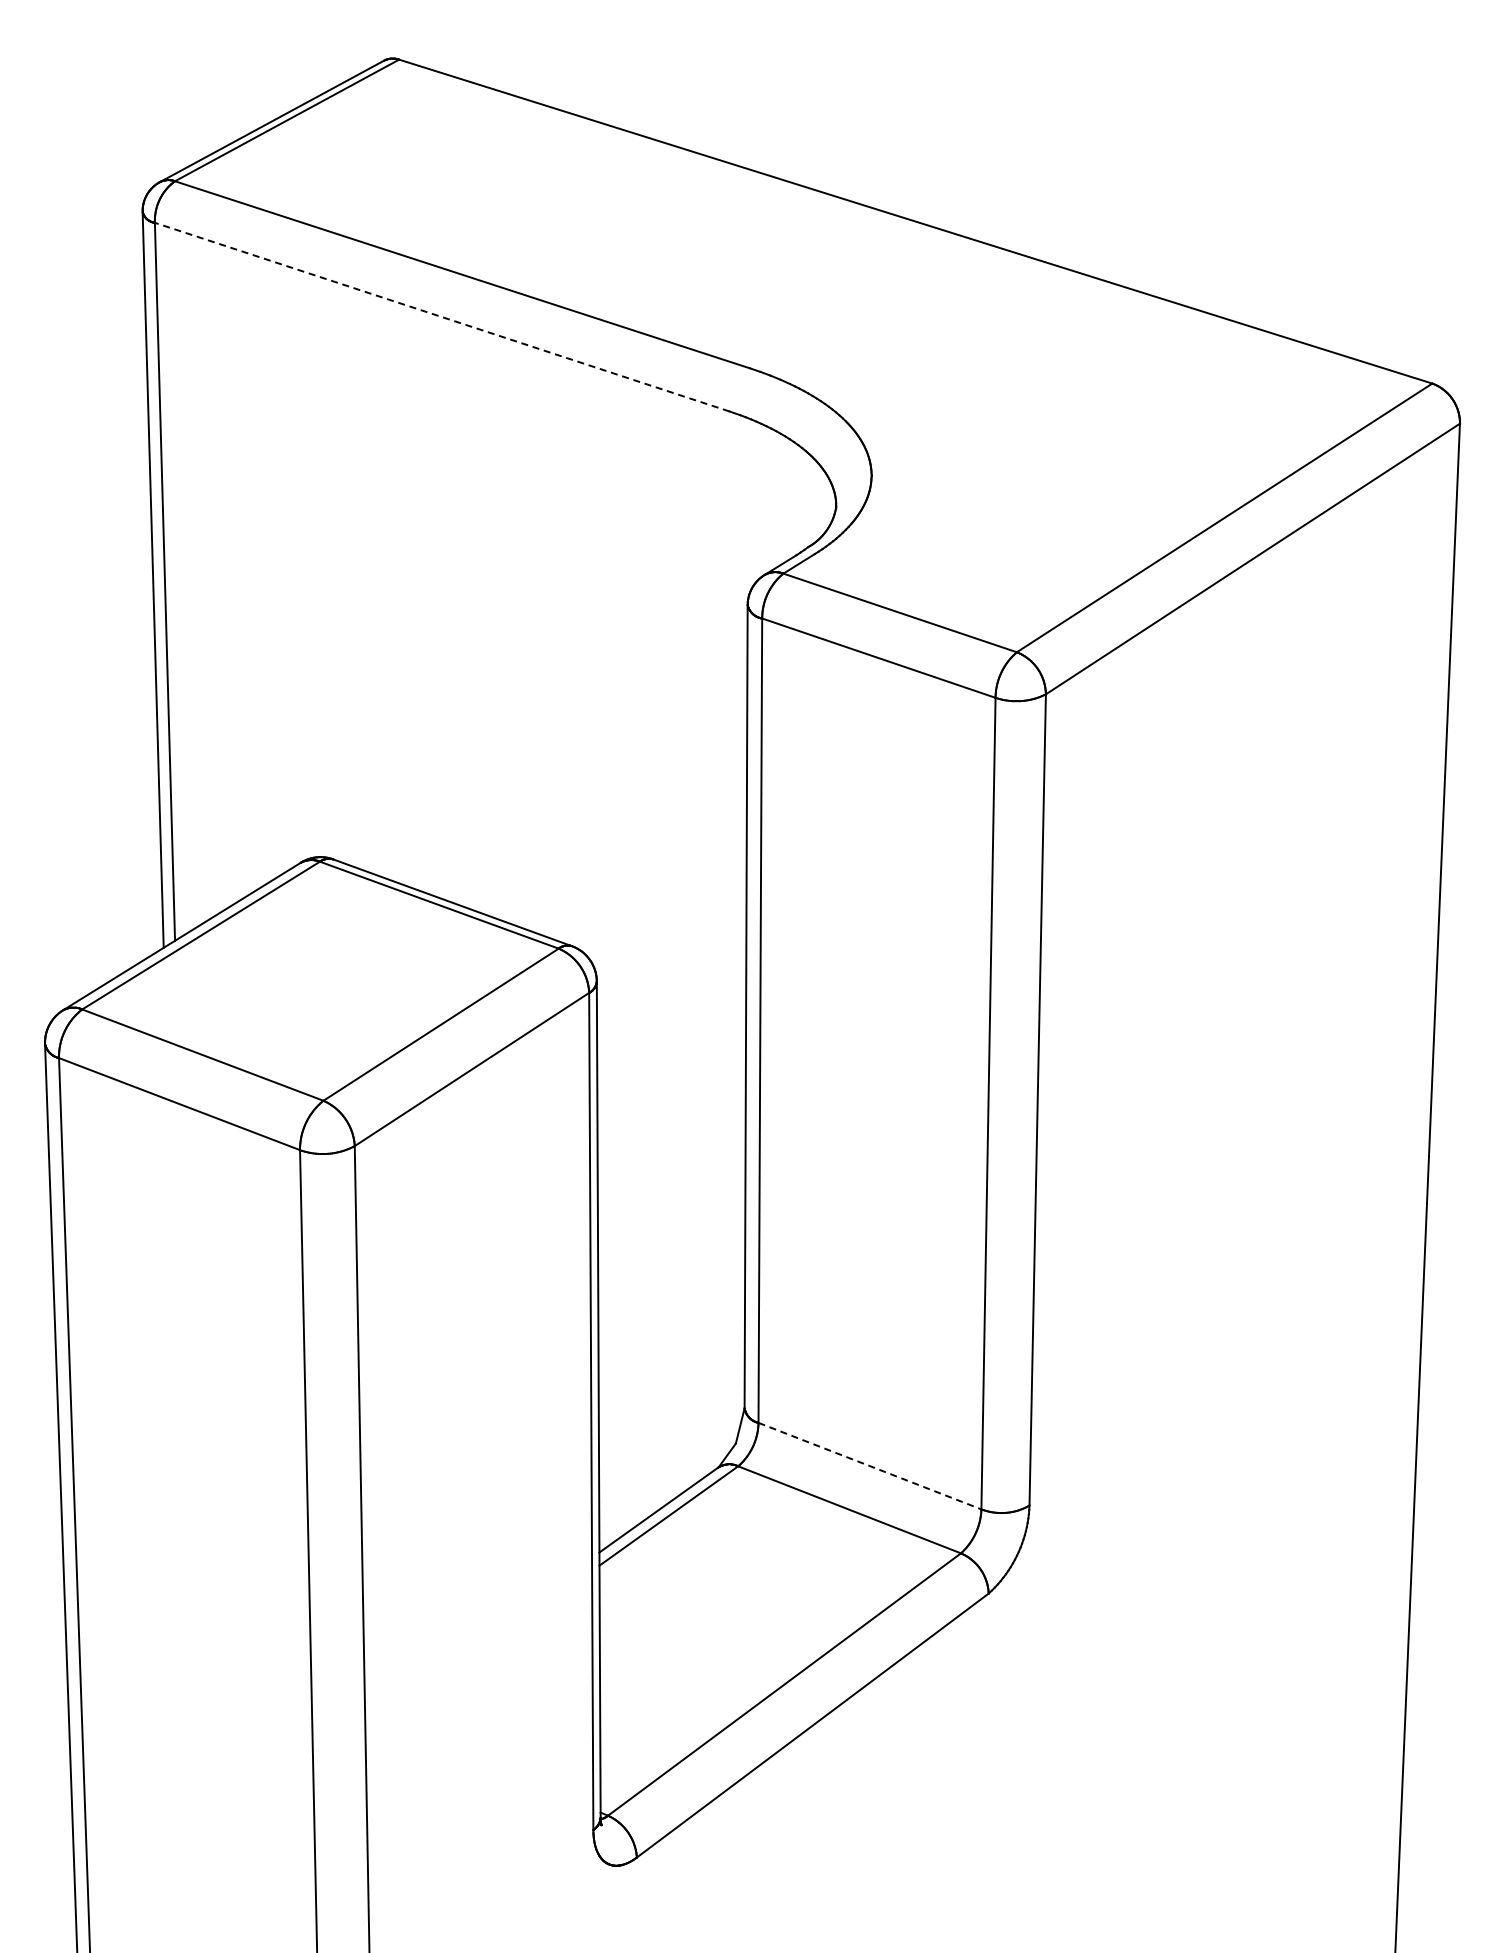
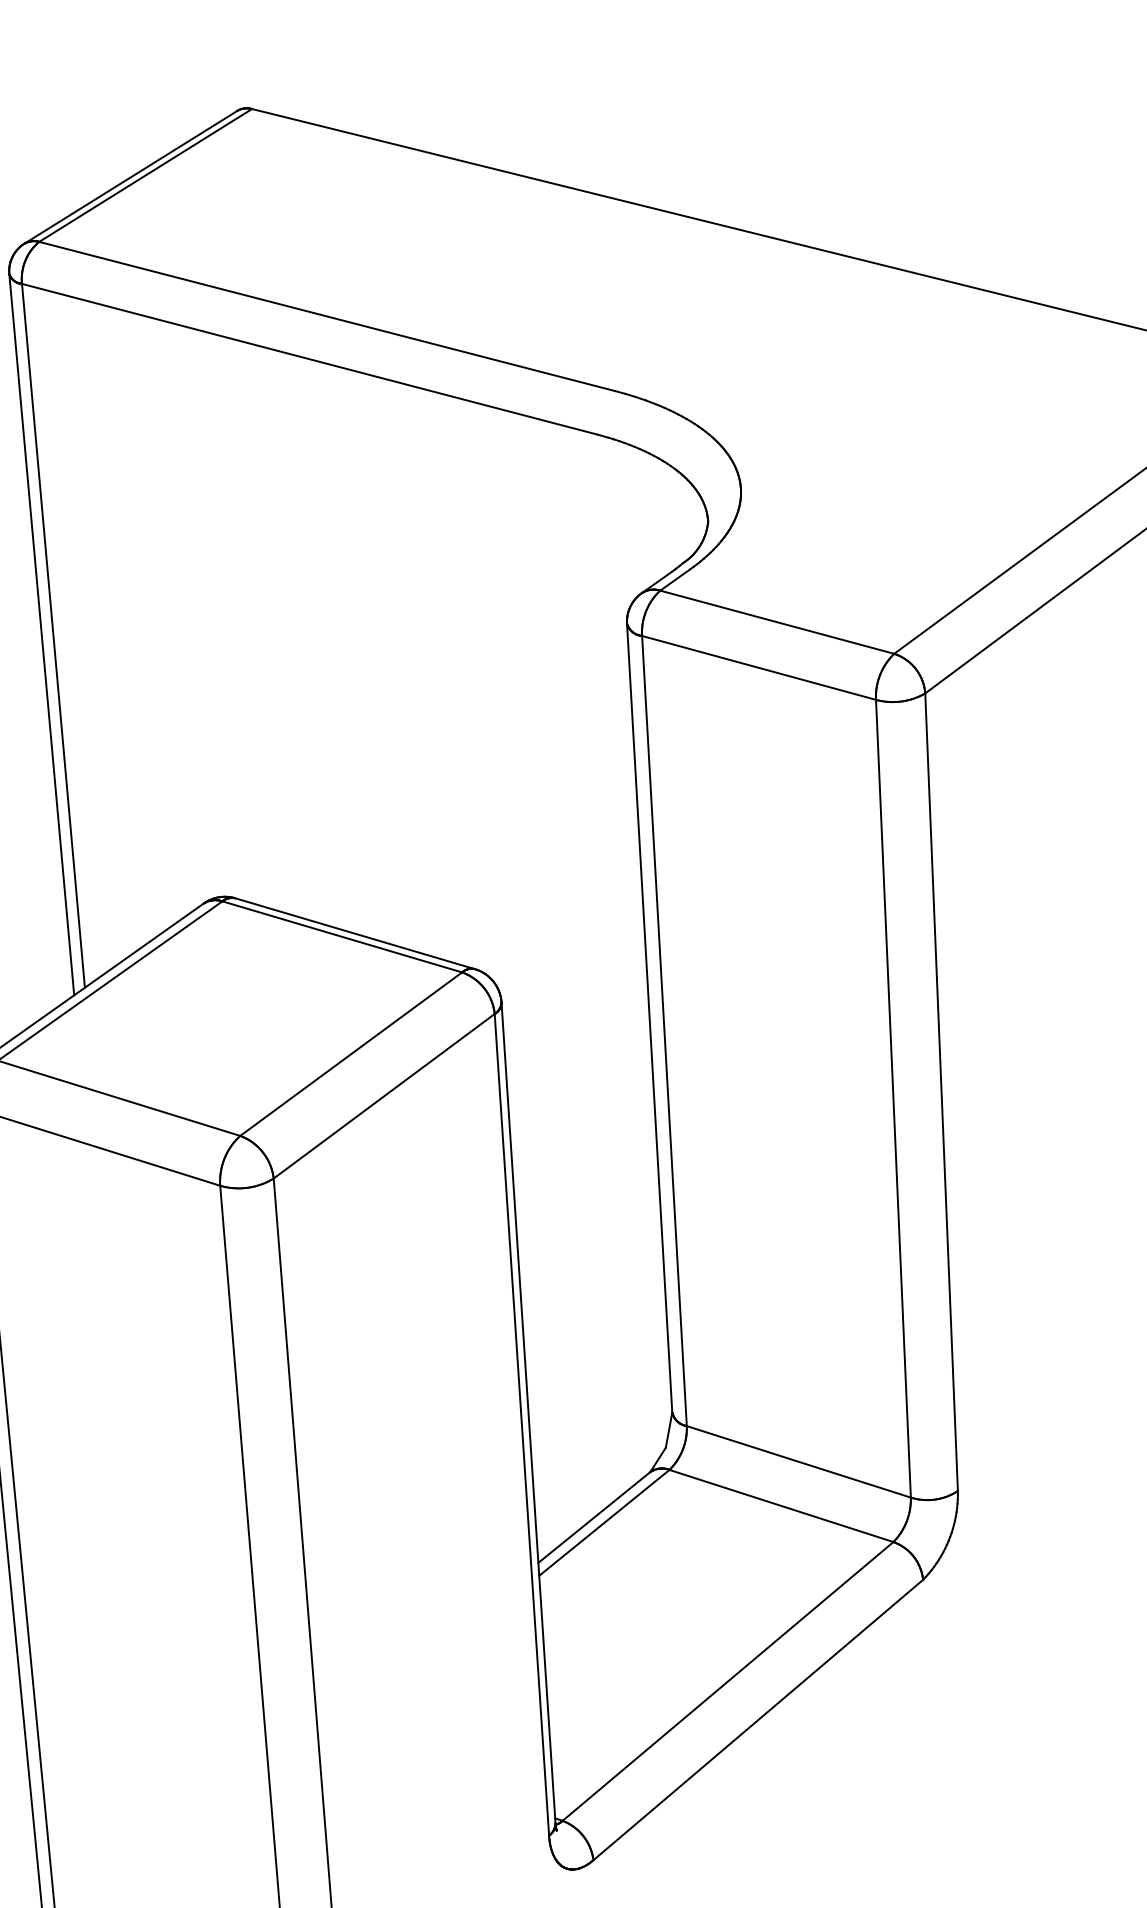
line: (441, 317) -> (309, 359), dashed -> solid
line: (869, 1466) -> (798, 1462), dashed -> solid

